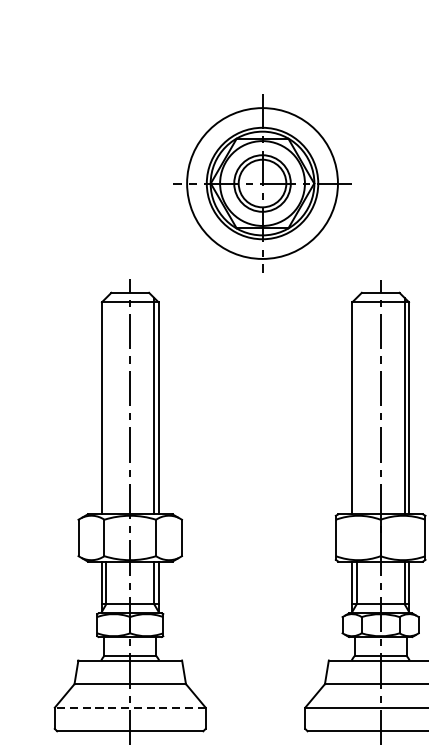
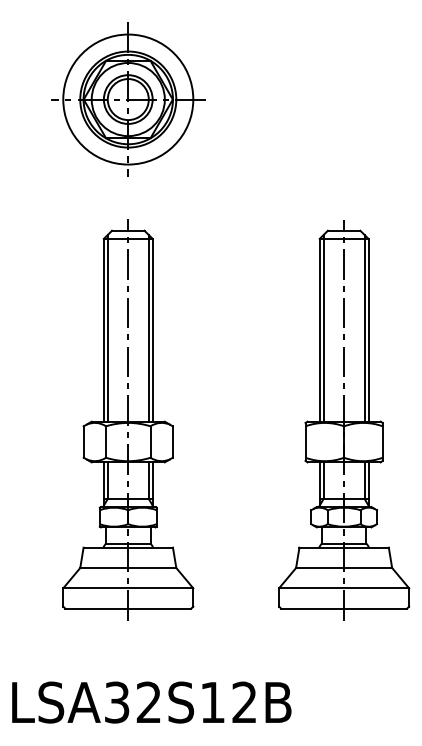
part: (262, 183) -> (128, 99), moved
line: (106, 406) -> (107, 328), added
line: (356, 406) -> (323, 328), added
line: (129, 707) -> (127, 588), dashed -> solid

